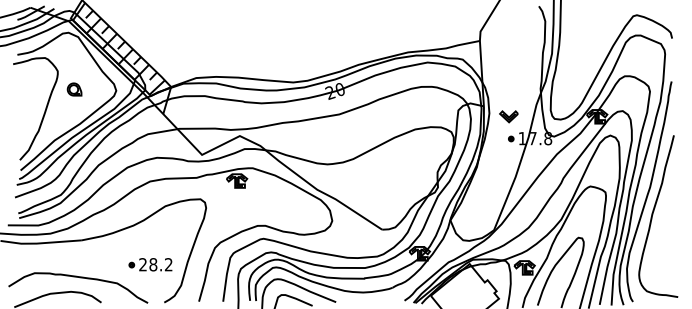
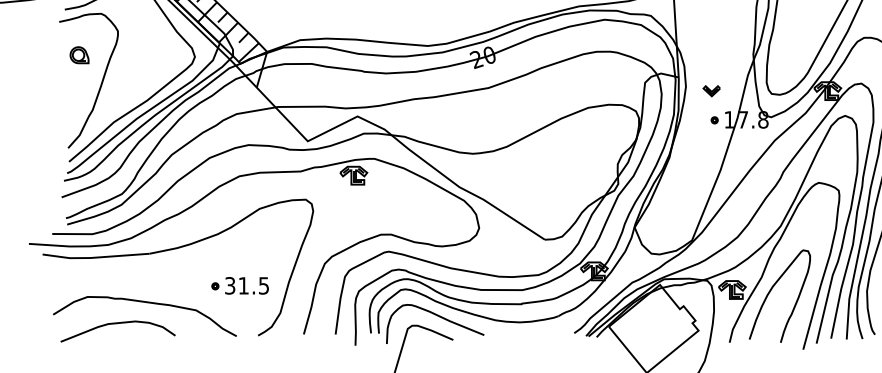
part: (74, 89) -> (79, 55), moved
part: (508, 116) -> (711, 90), size x0.7
text: (155, 264) -> (246, 285), 28.2 -> 31.5

